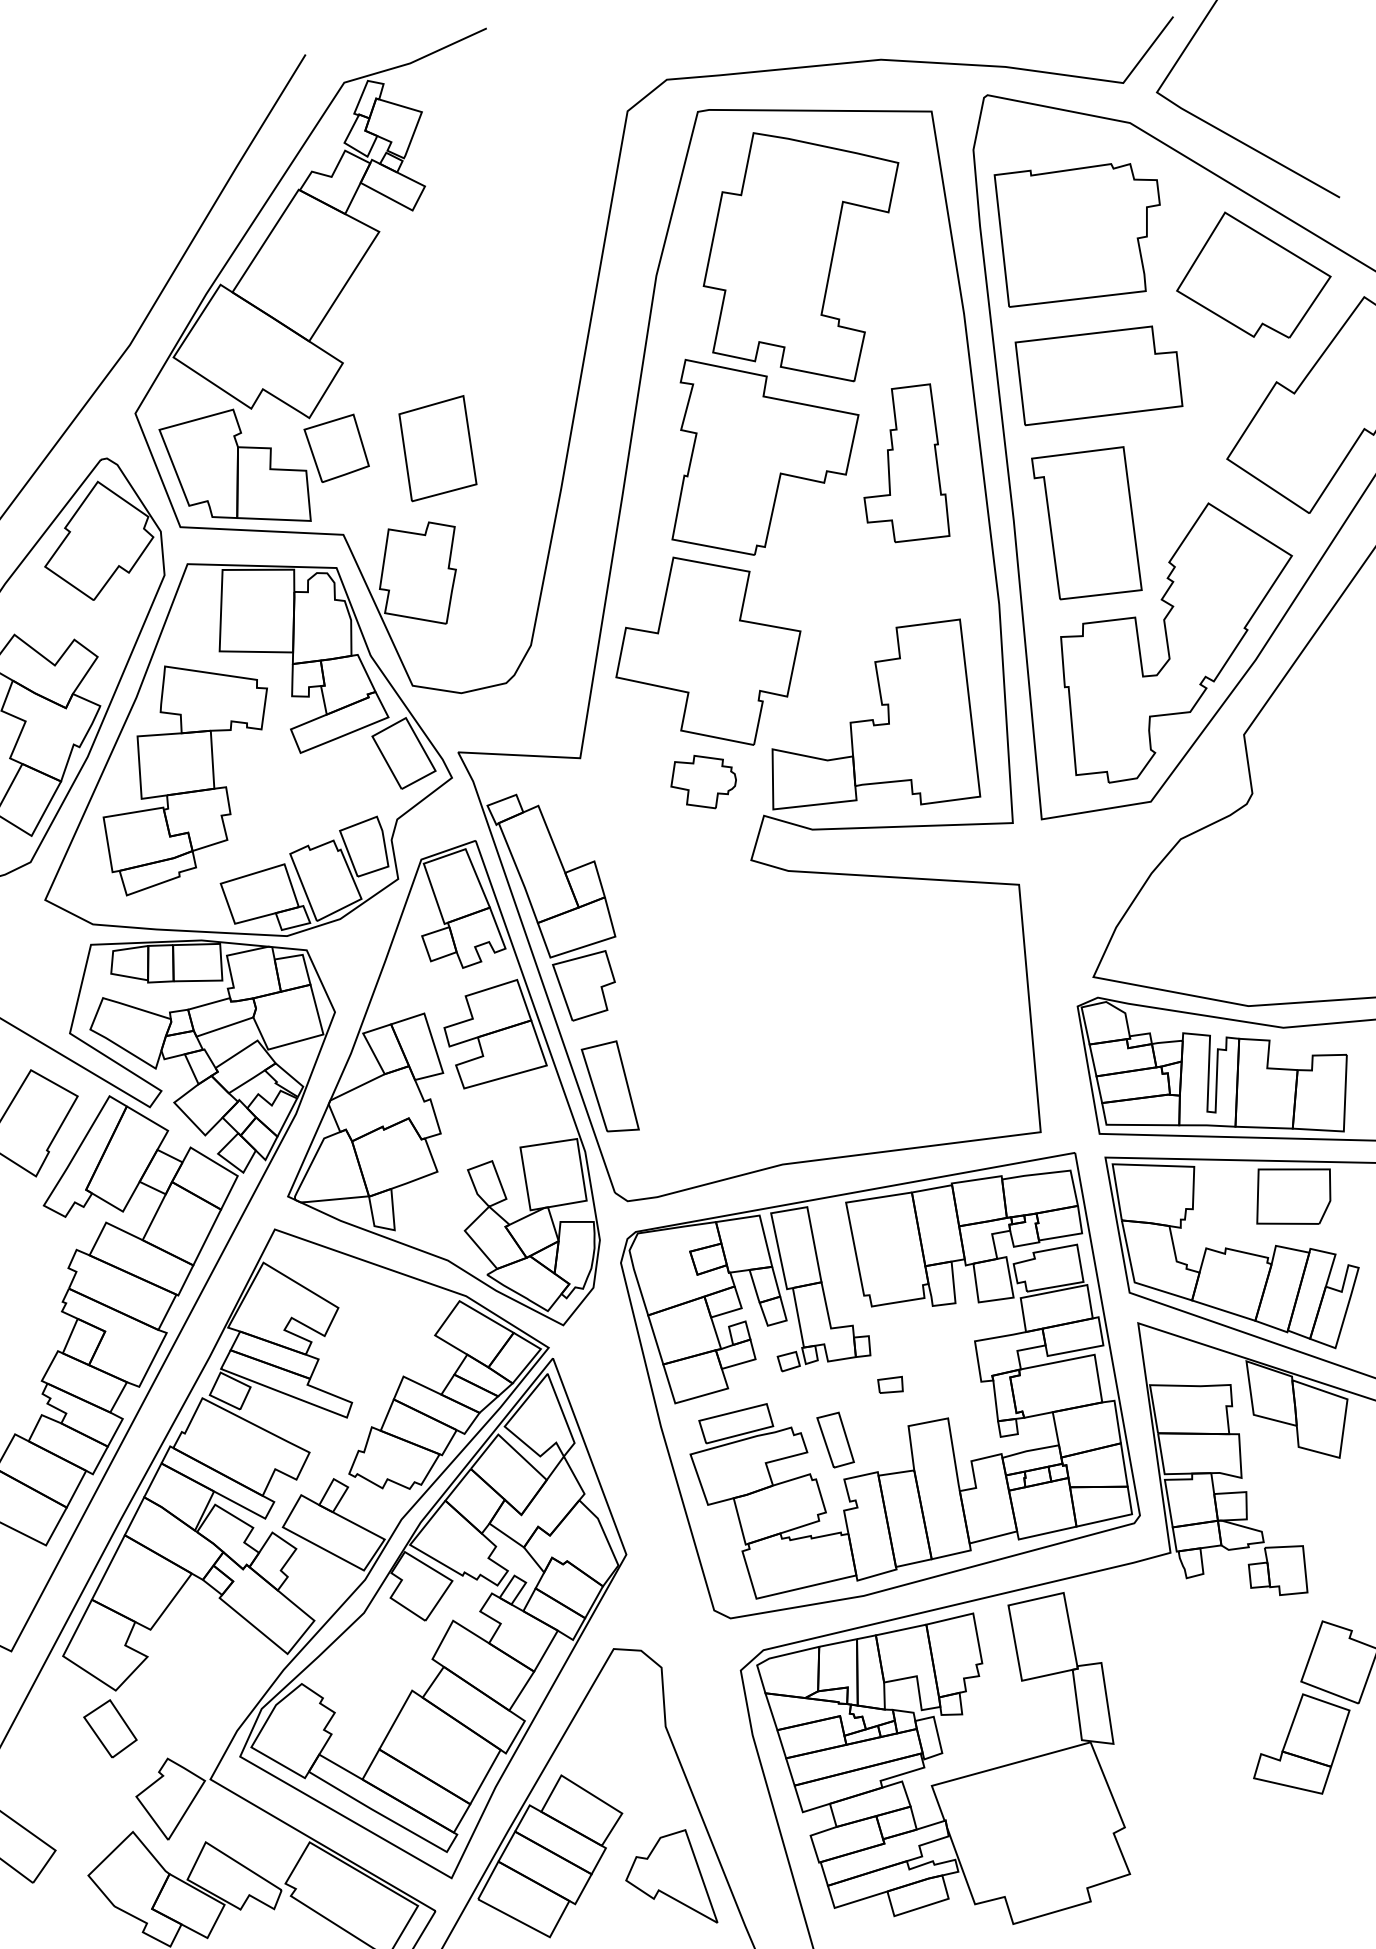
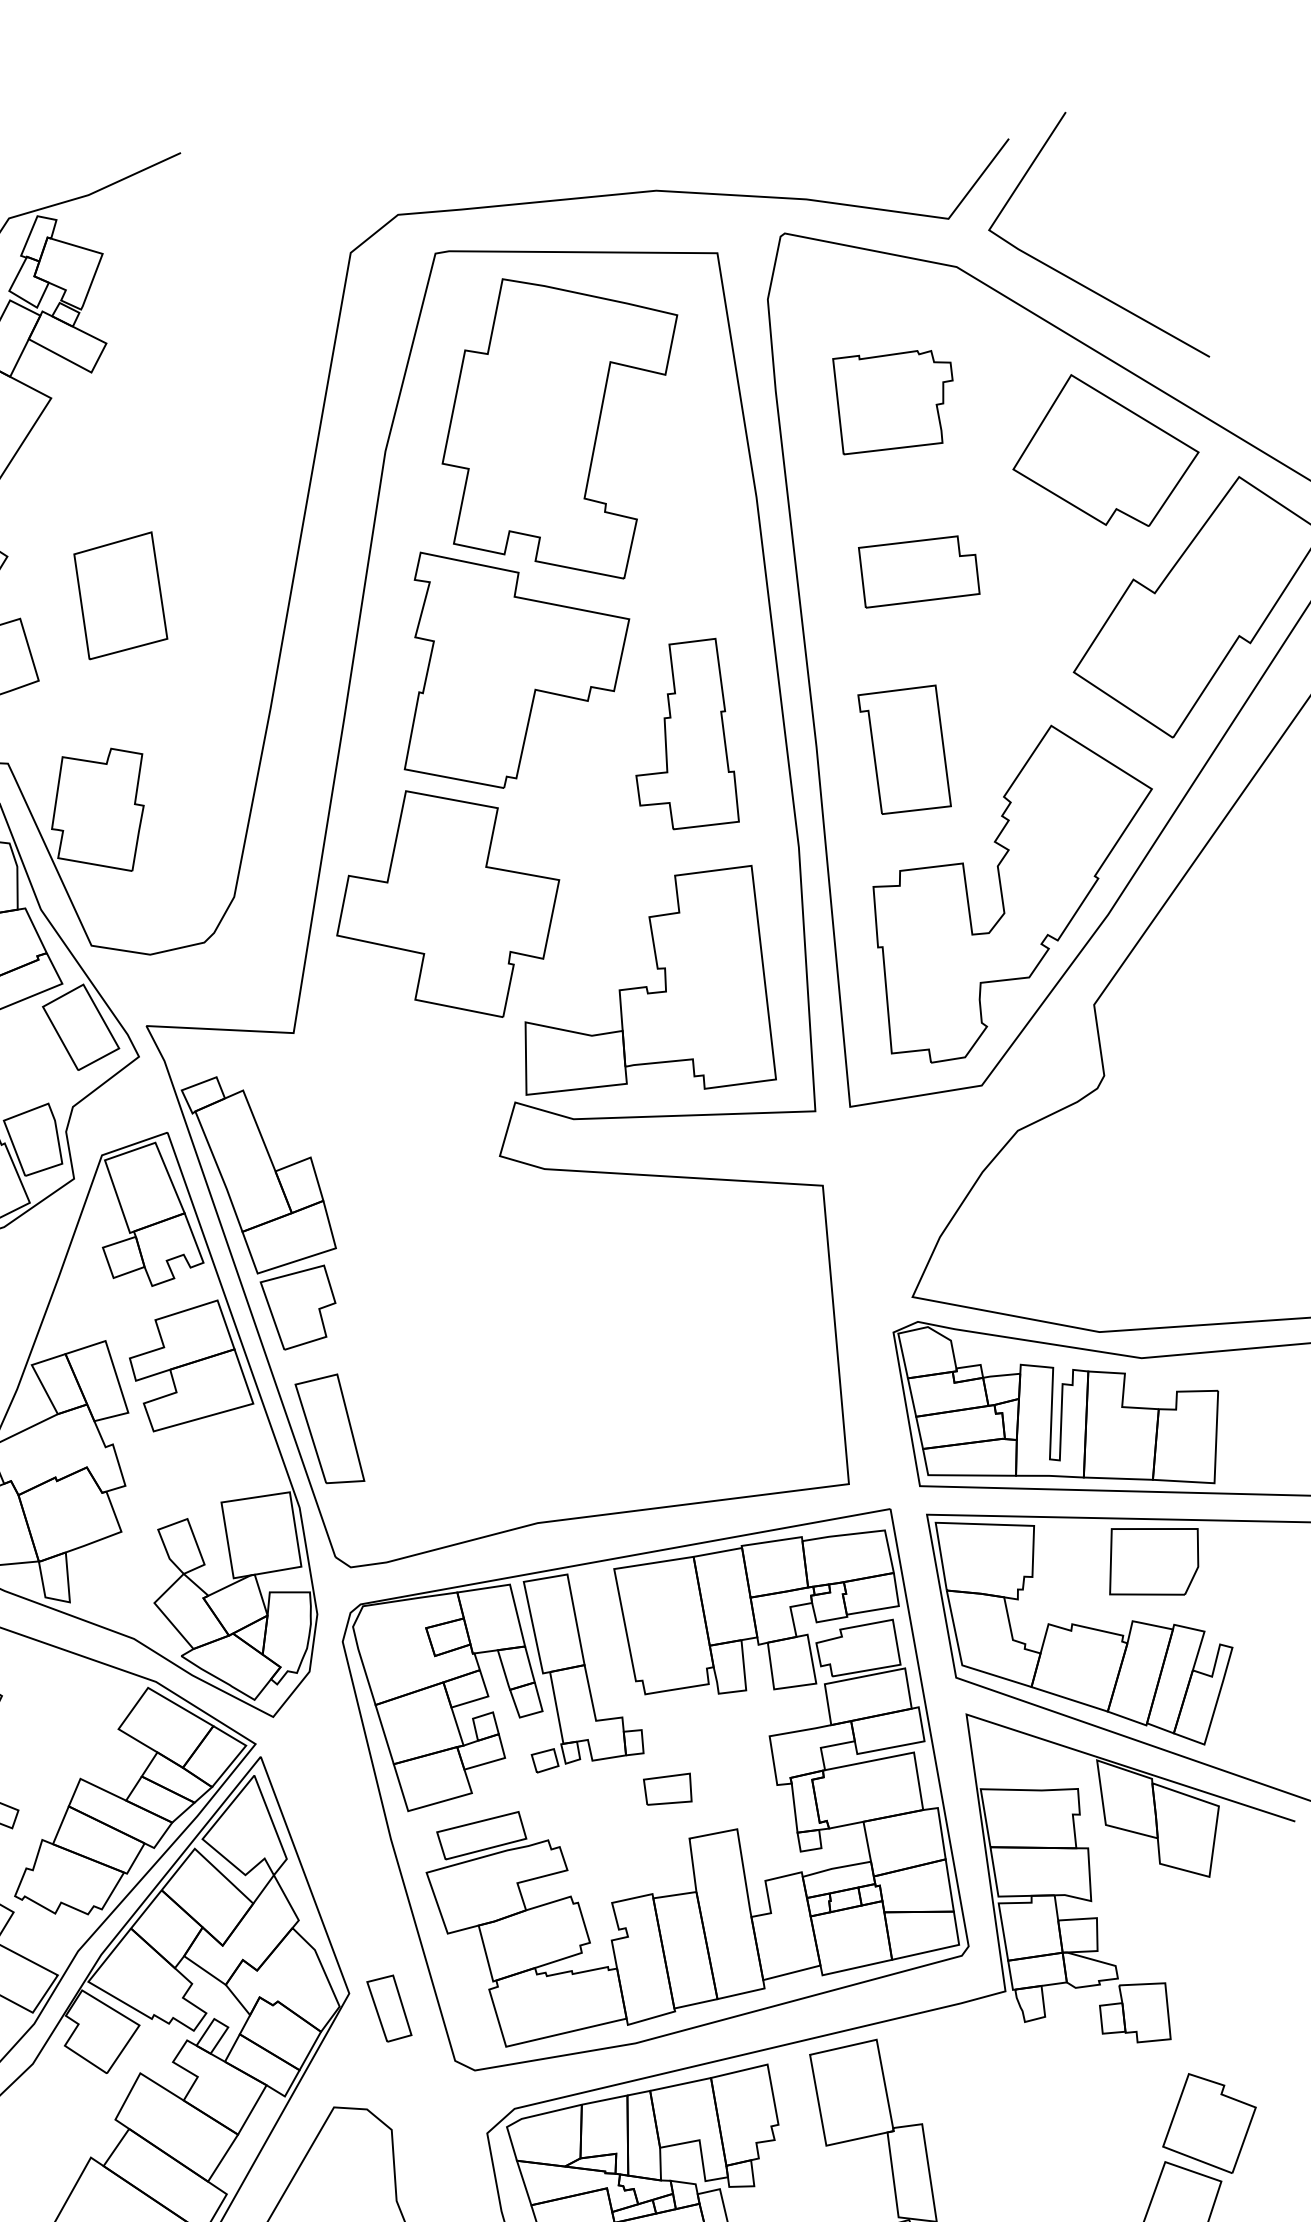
part: (1076, 235) -> (892, 402), size x0.6
part: (1098, 375) -> (918, 571), size x0.6
part: (437, 448) -> (120, 595), moved
part: (906, 463) -> (687, 734), moved
part: (1086, 523) -> (904, 750), size x0.7
part: (703, 781) -> (442, 1061), removed
part: (890, 1384) -> (667, 1788), size x1.6
part: (835, 1439) -> (389, 2007), moved

